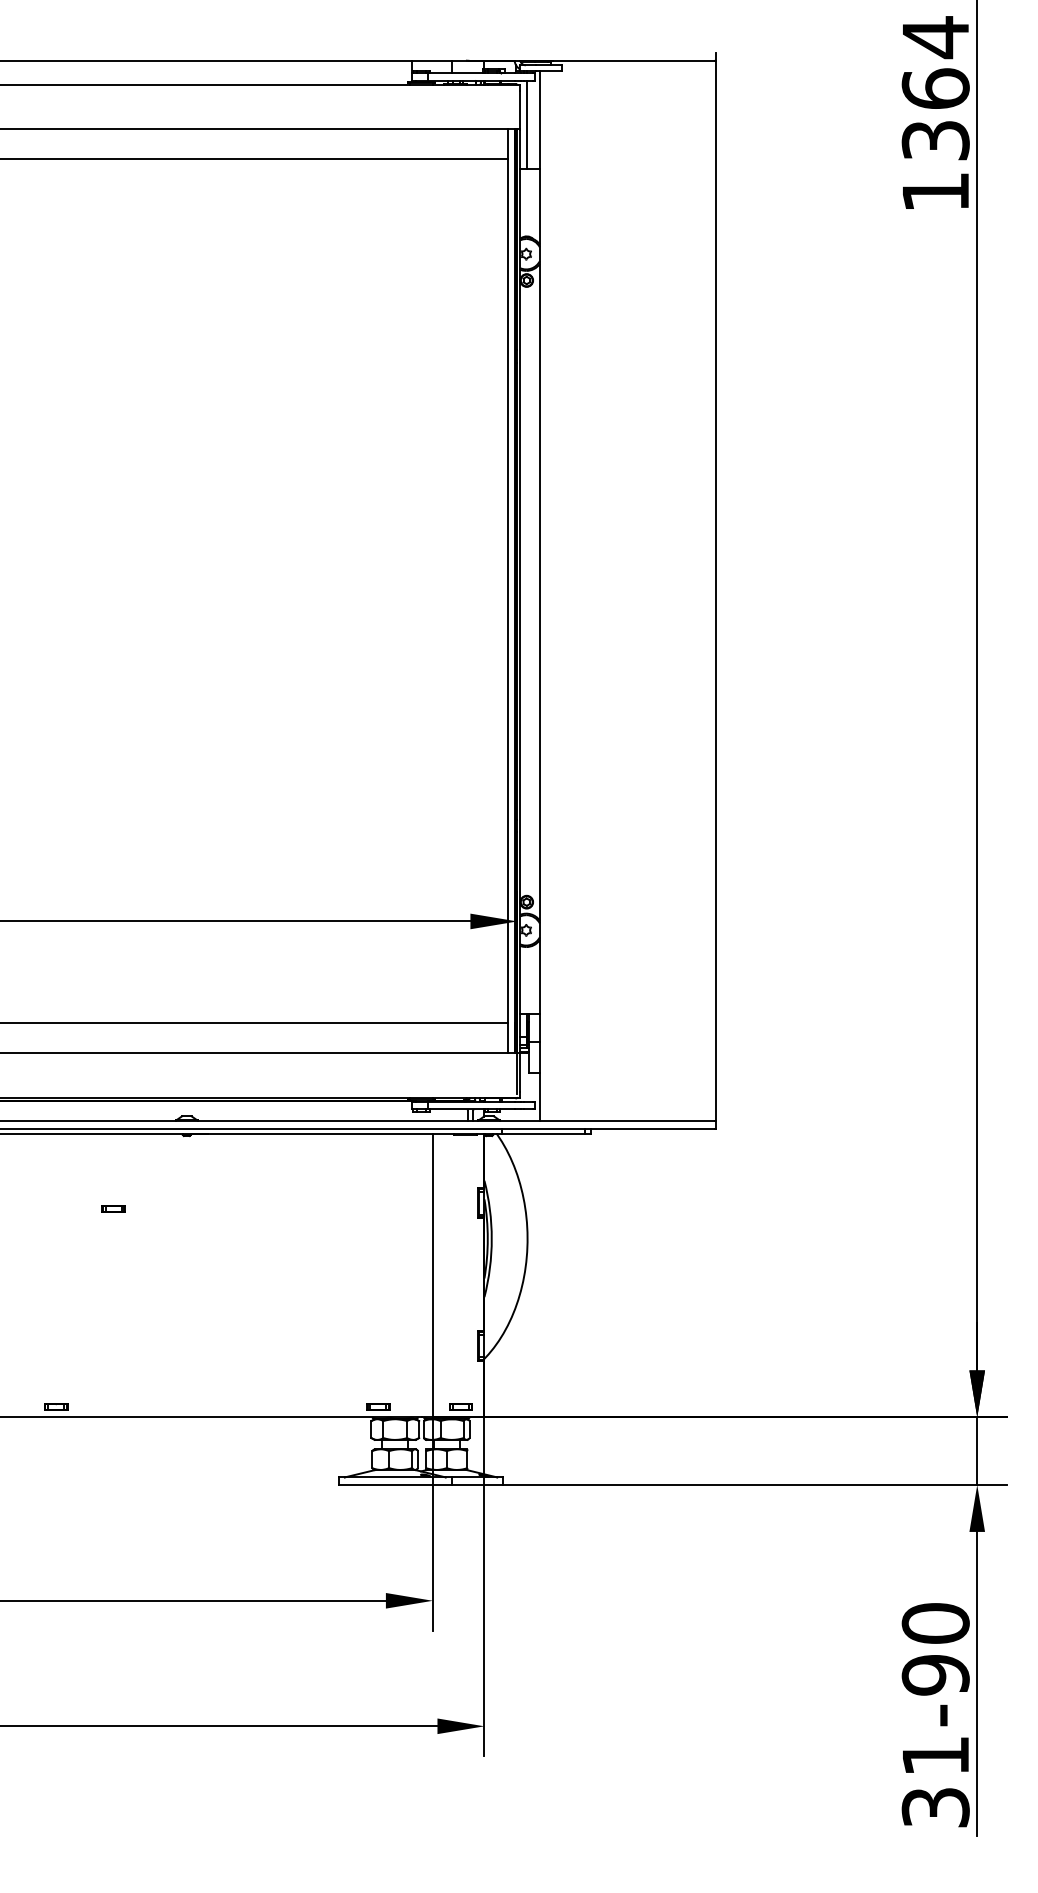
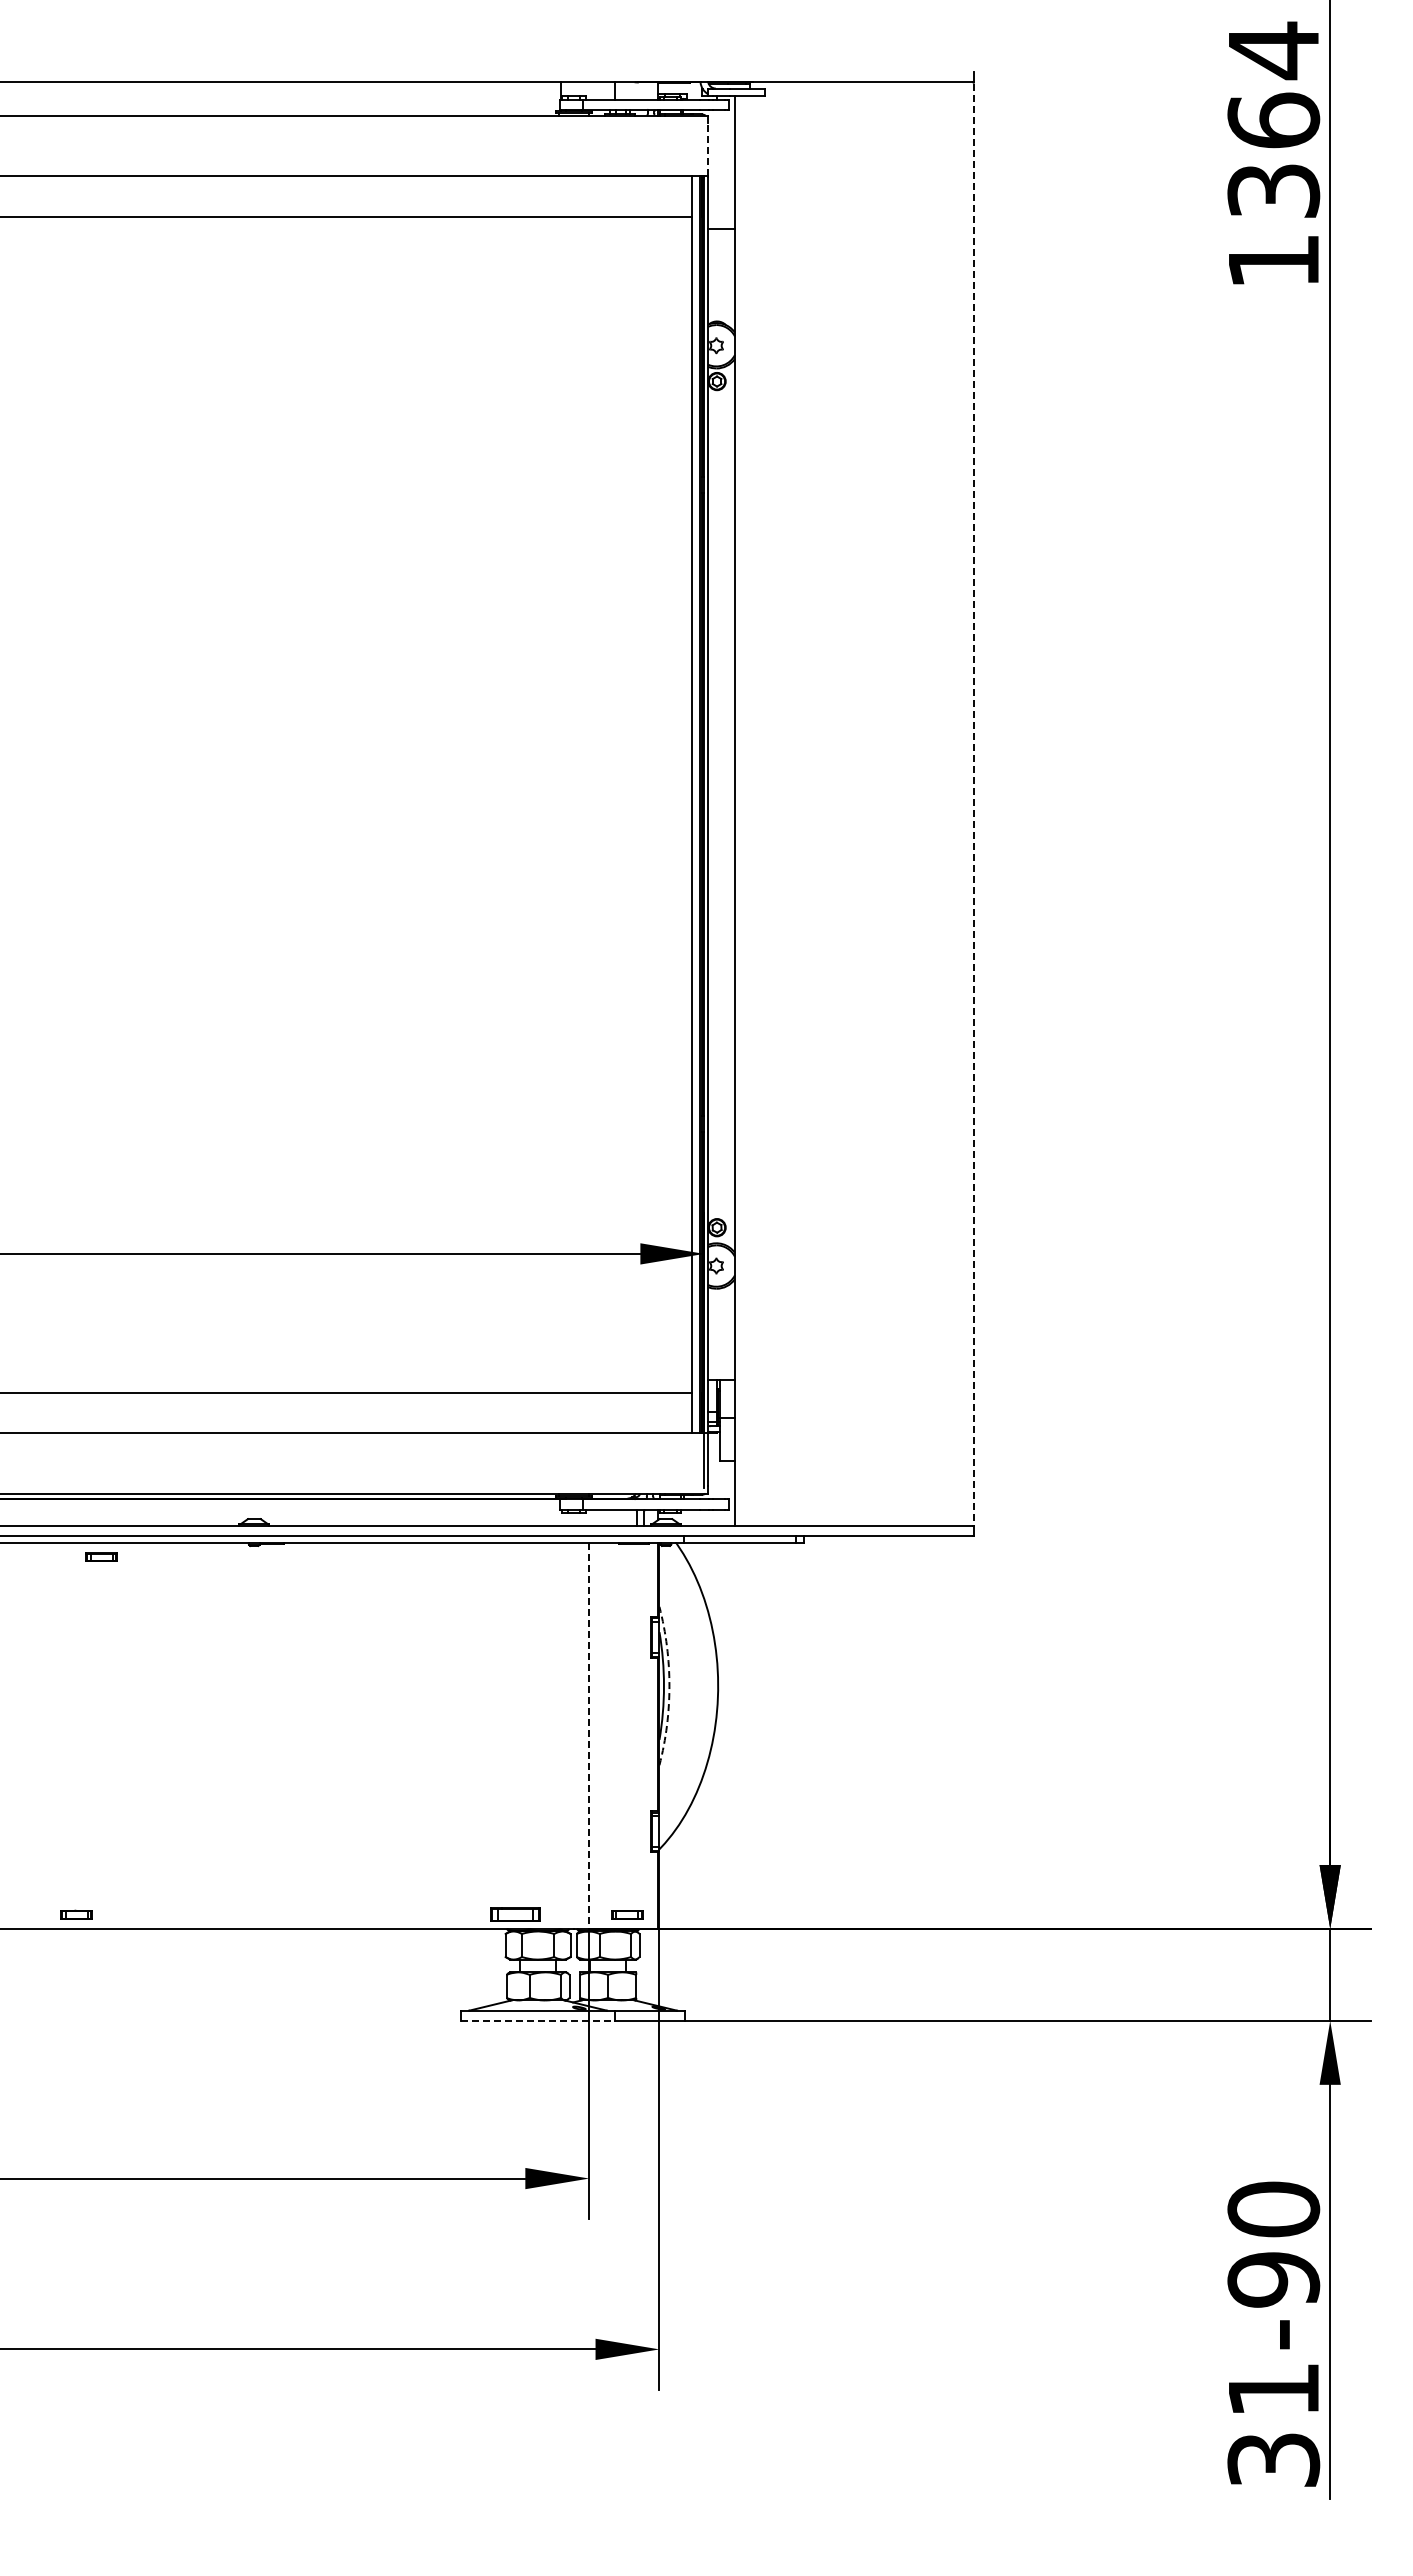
line: (520, 110) -> (708, 149), solid -> dashed
line: (527, 124) -> (717, 169), removed
line: (715, 591) -> (973, 804), solid -> dashed
part: (113, 1208) -> (101, 1556), moved
arc: (491, 1239) -> (669, 1686), solid -> dashed
line: (433, 1276) -> (589, 1736), solid -> dashed
part: (377, 1406) -> (514, 1914), size x1.6
line: (395, 1484) -> (538, 2020), solid -> dashed

